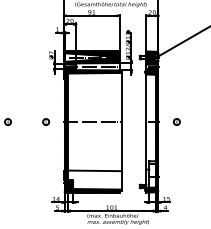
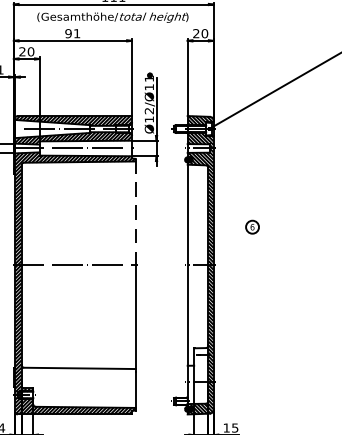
line: (121, 97) -> (135, 213), solid -> dashed
part: (176, 121) -> (251, 226), moved

